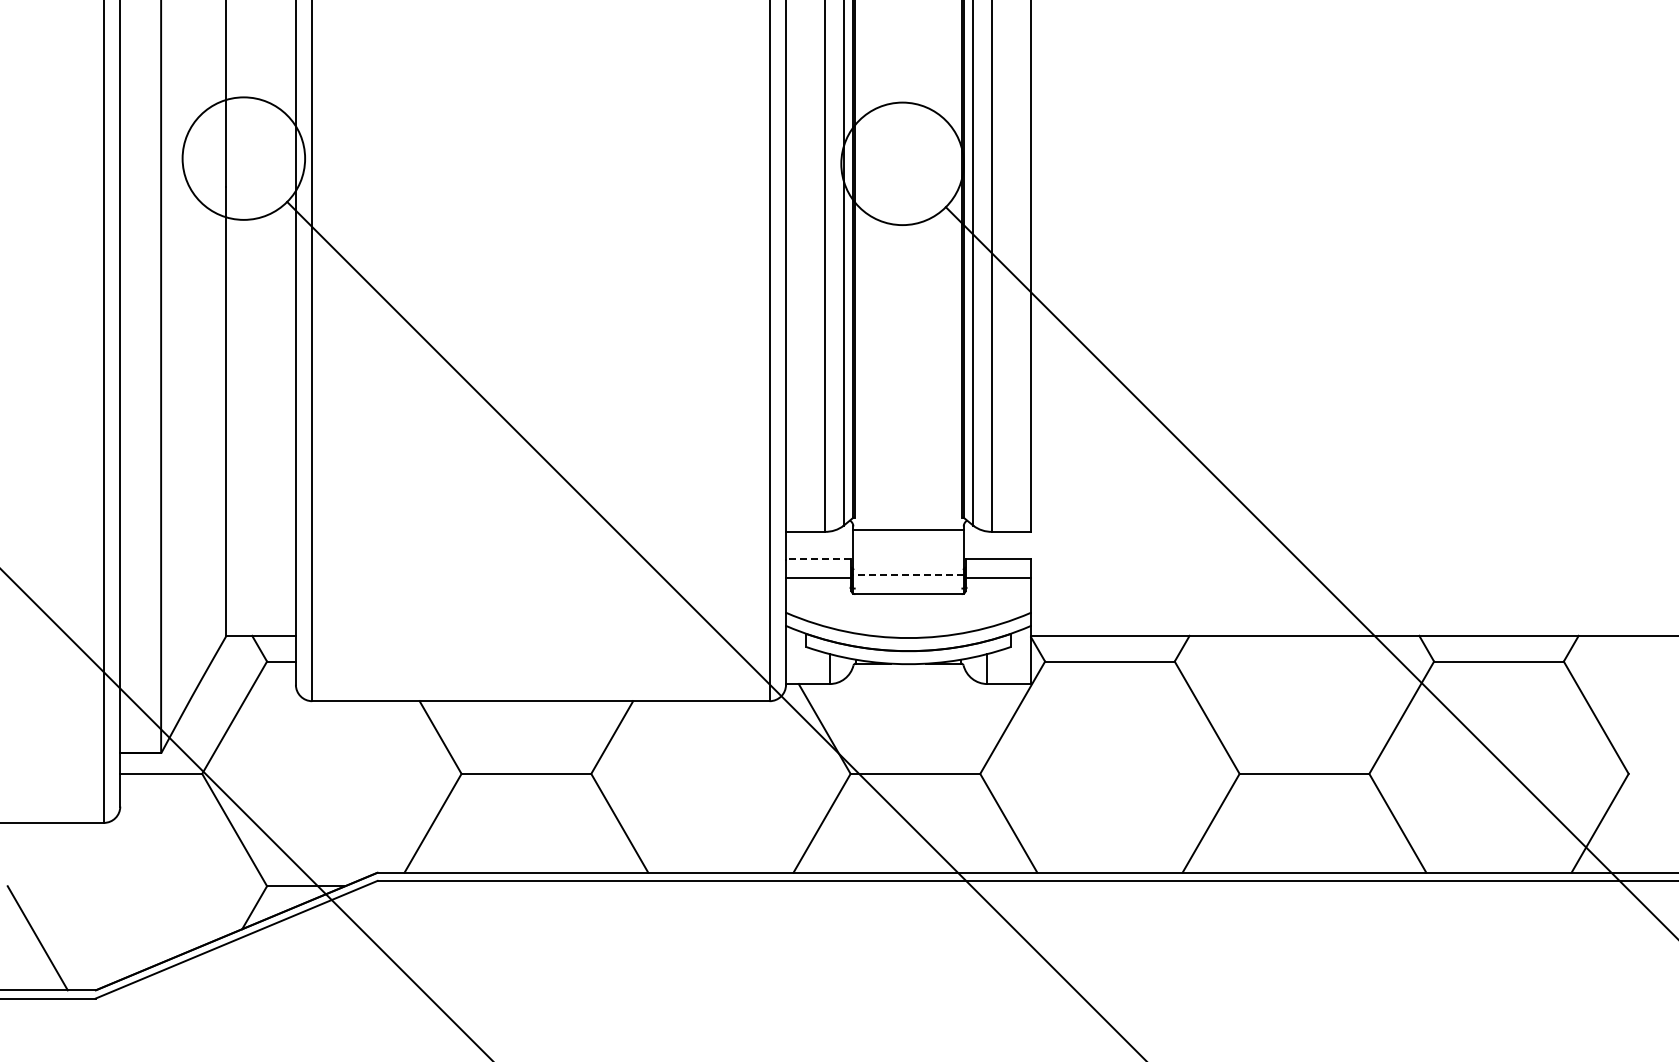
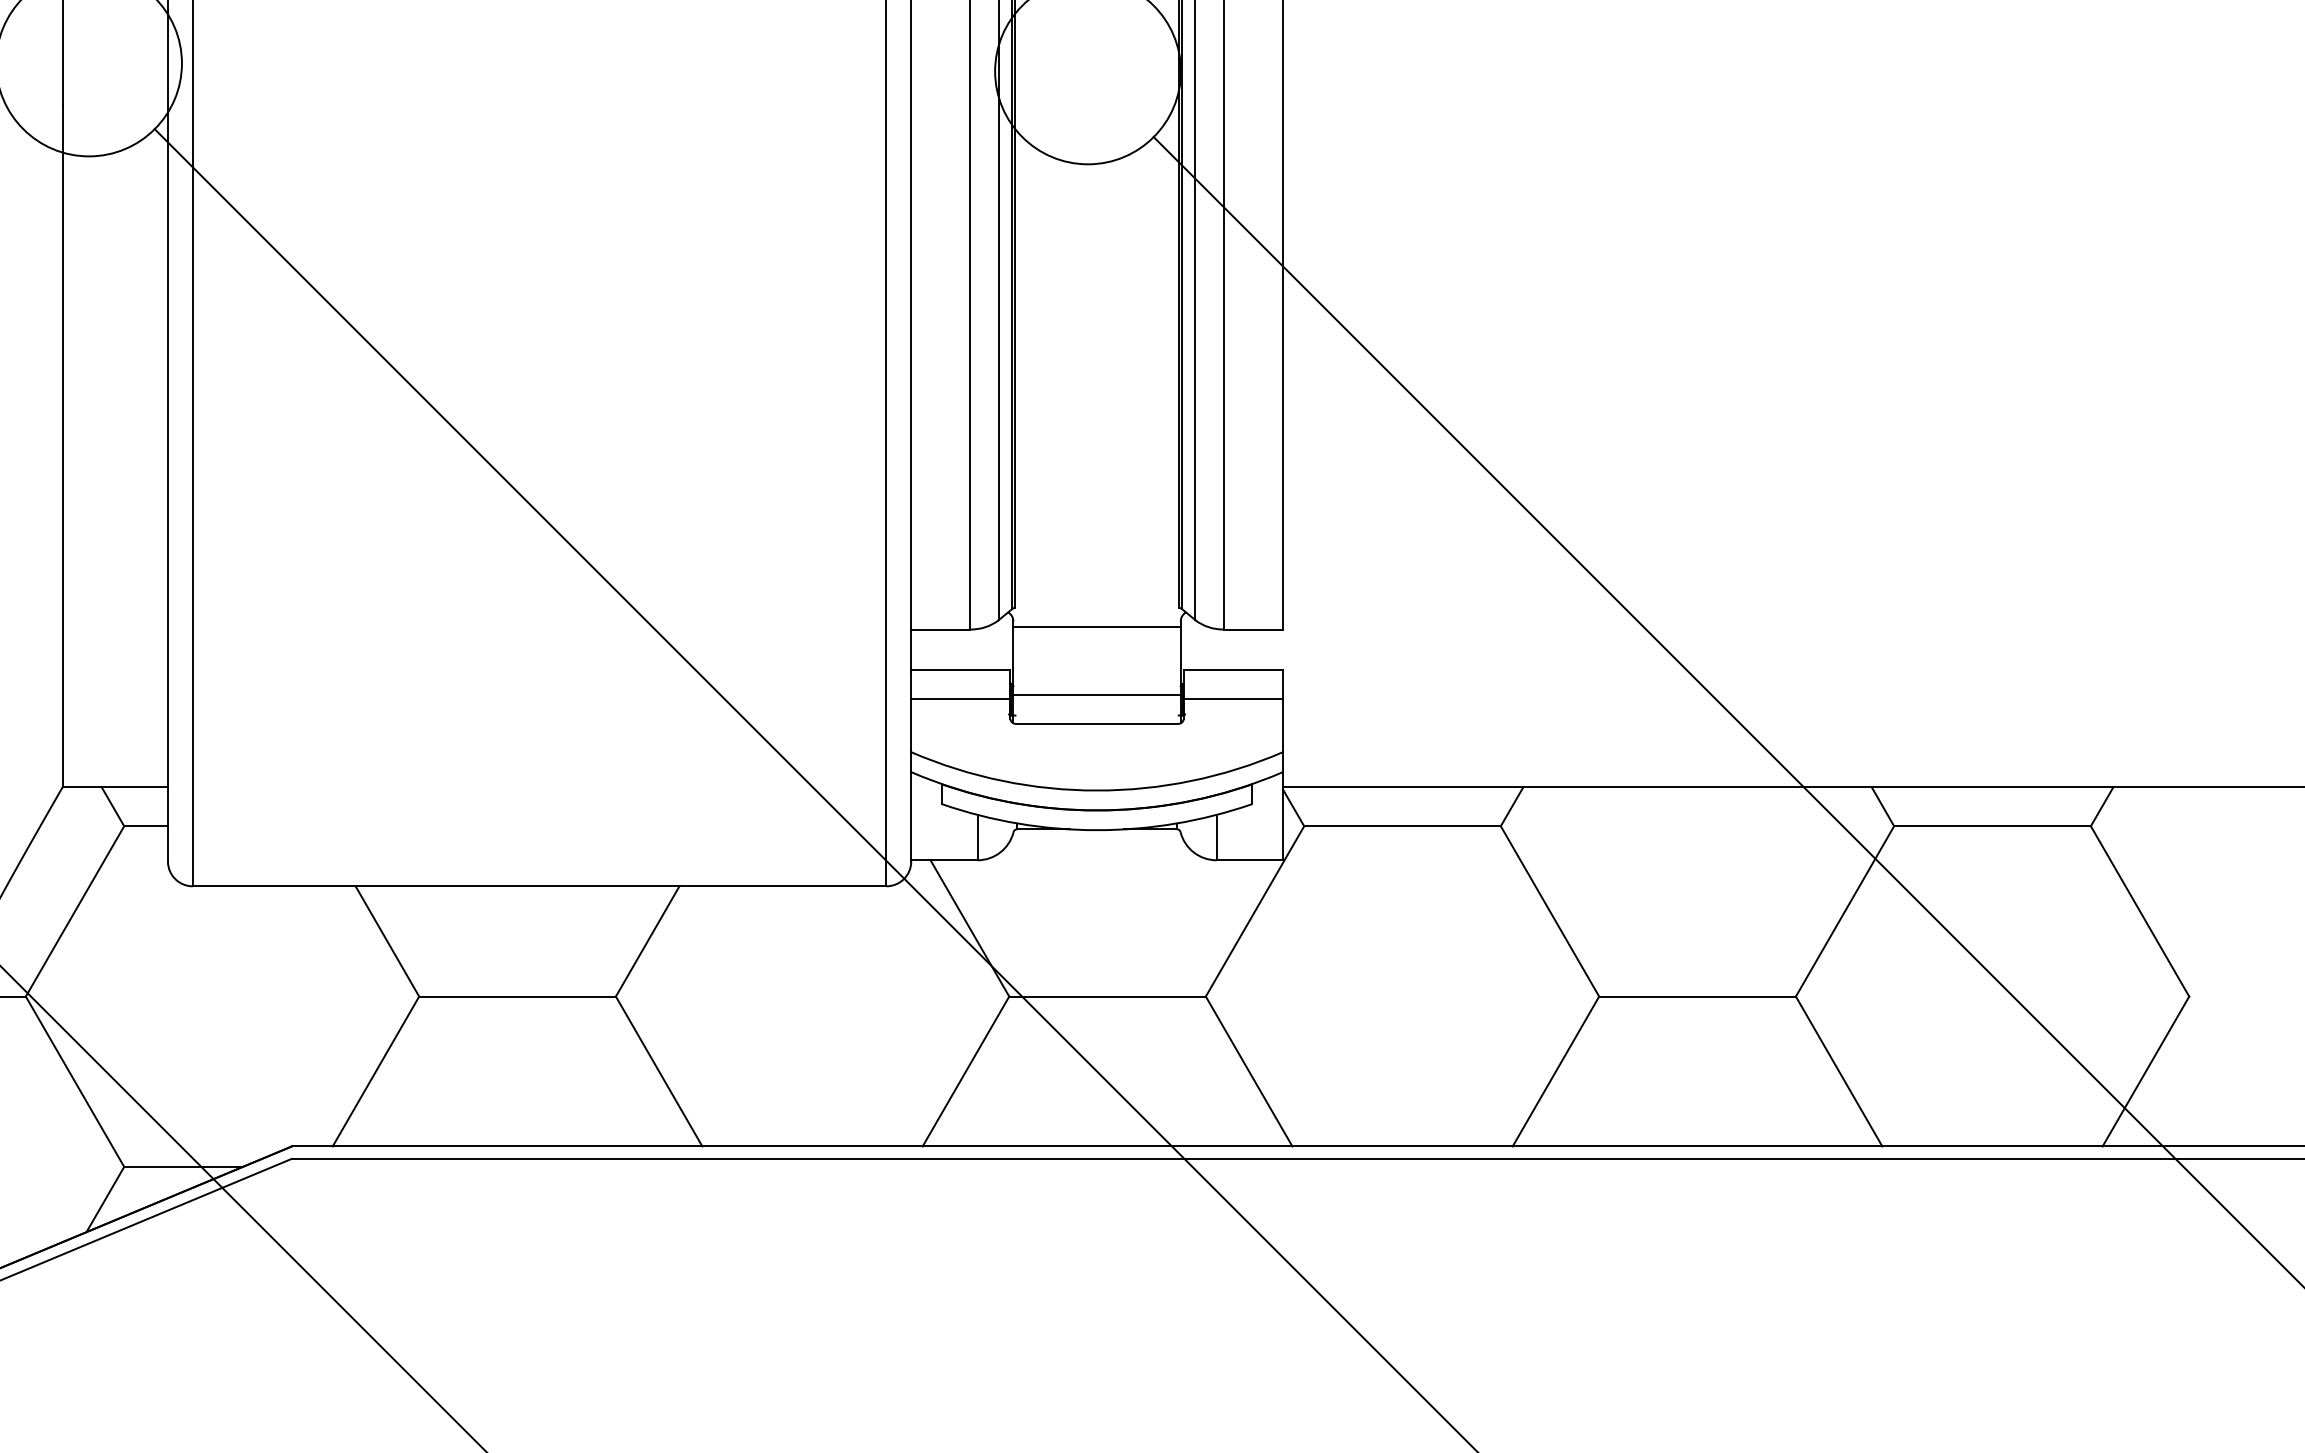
line: (818, 558) -> (960, 669), dashed -> solid
line: (908, 575) -> (1097, 695), dashed -> solid

